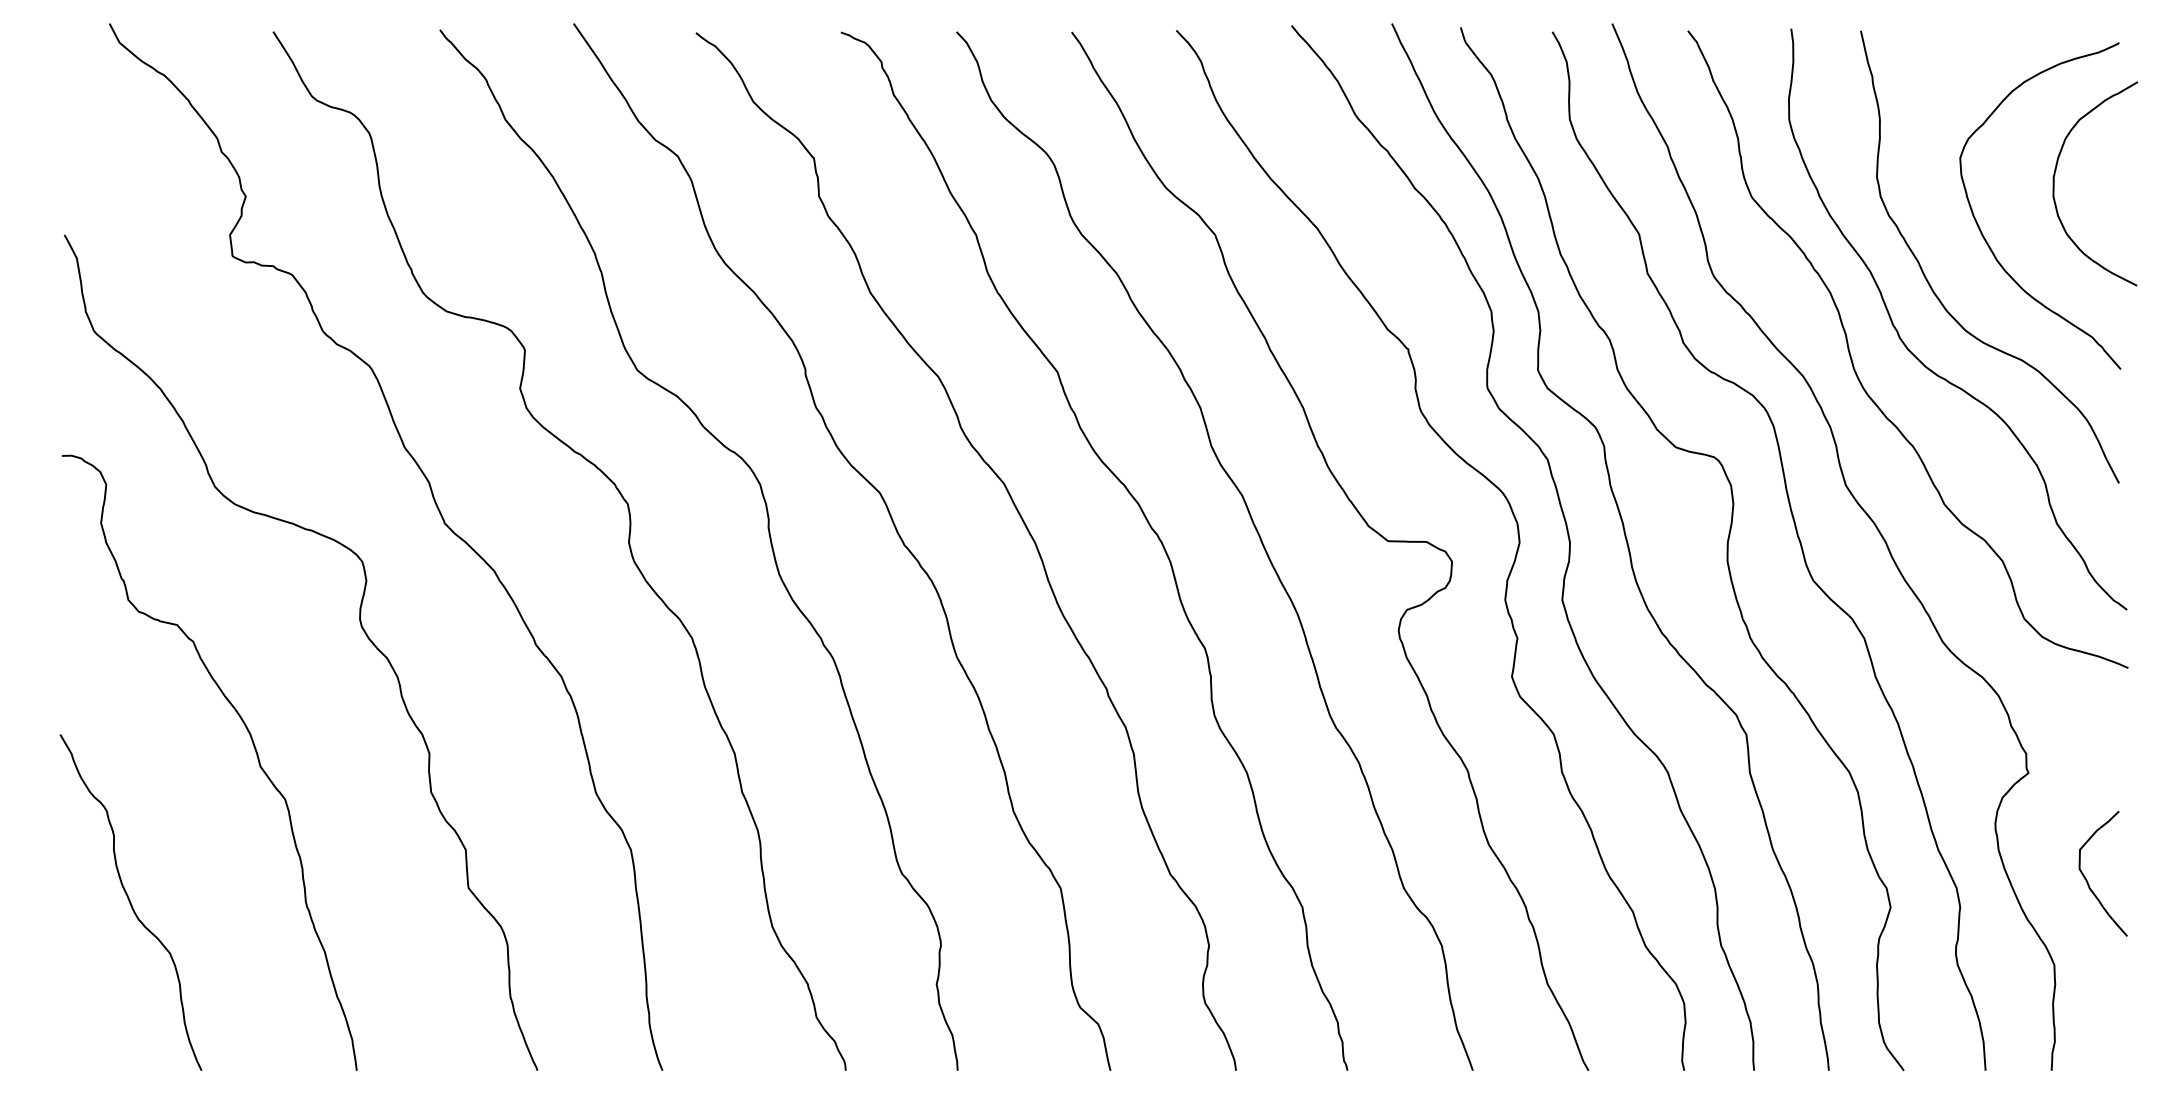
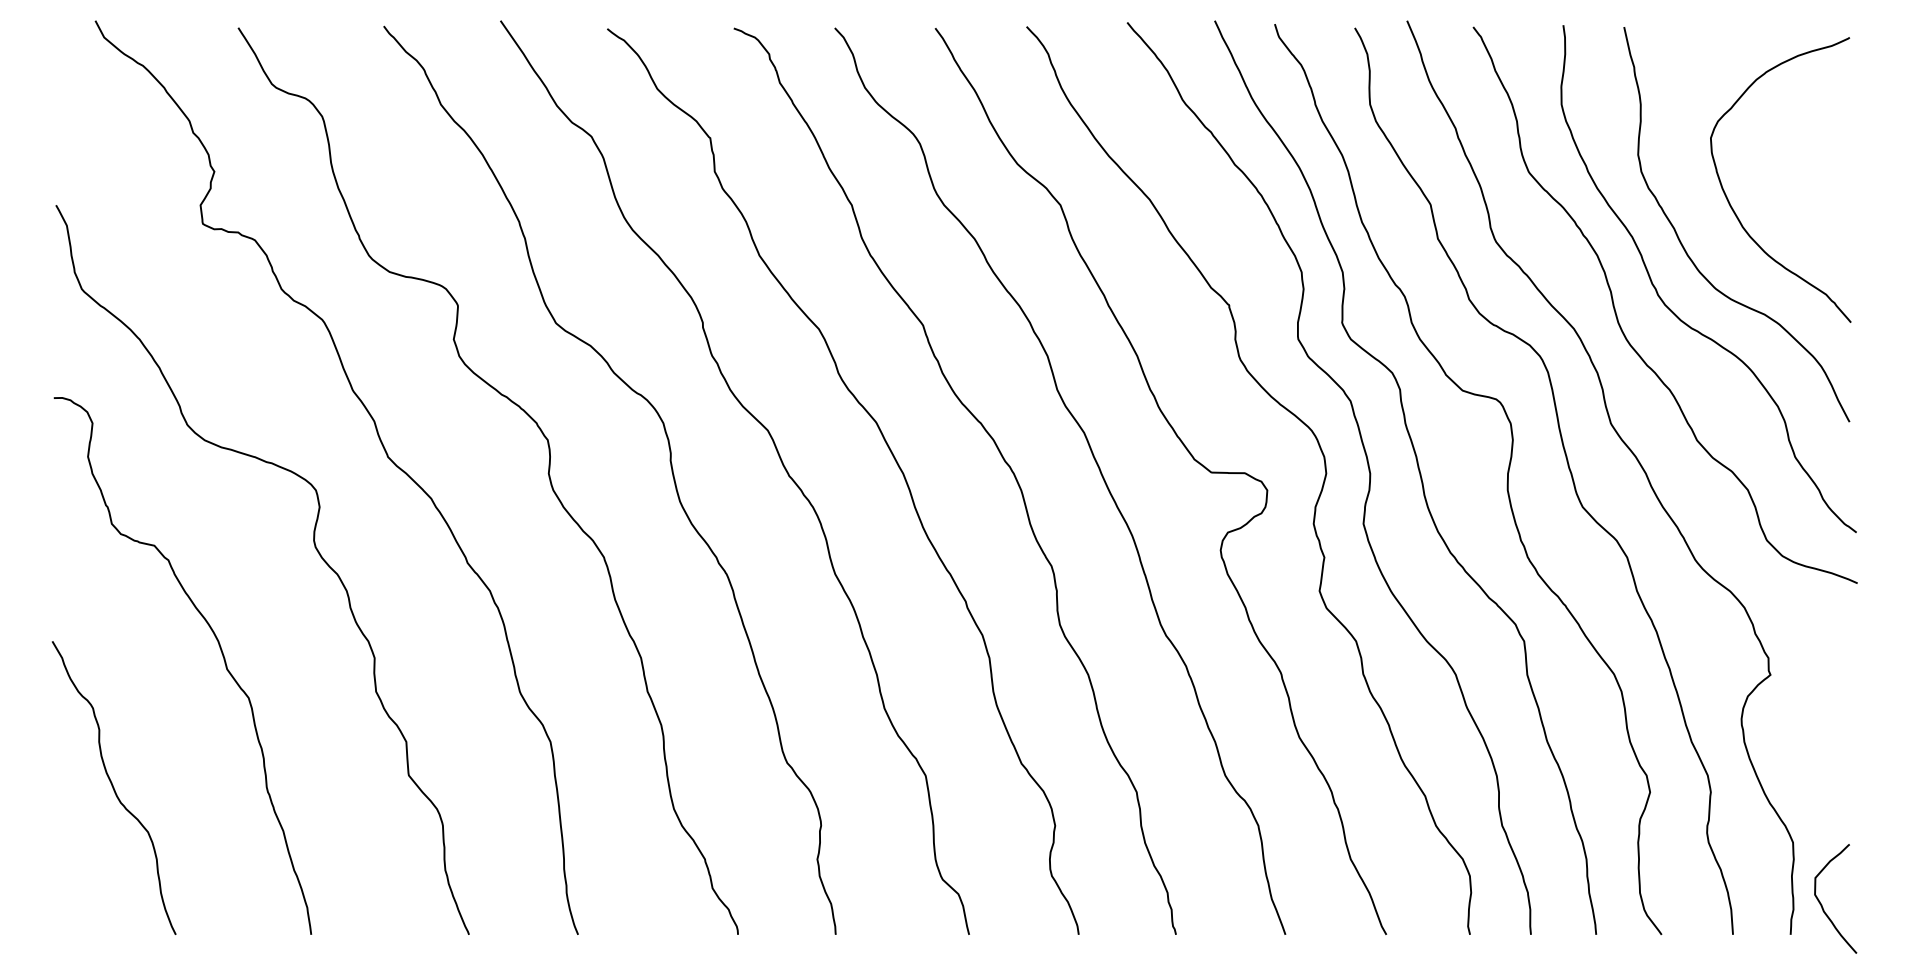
curve: (2054, 183) -> (1793, 160), removed
curve: (2088, 881) -> (1822, 905), moved

